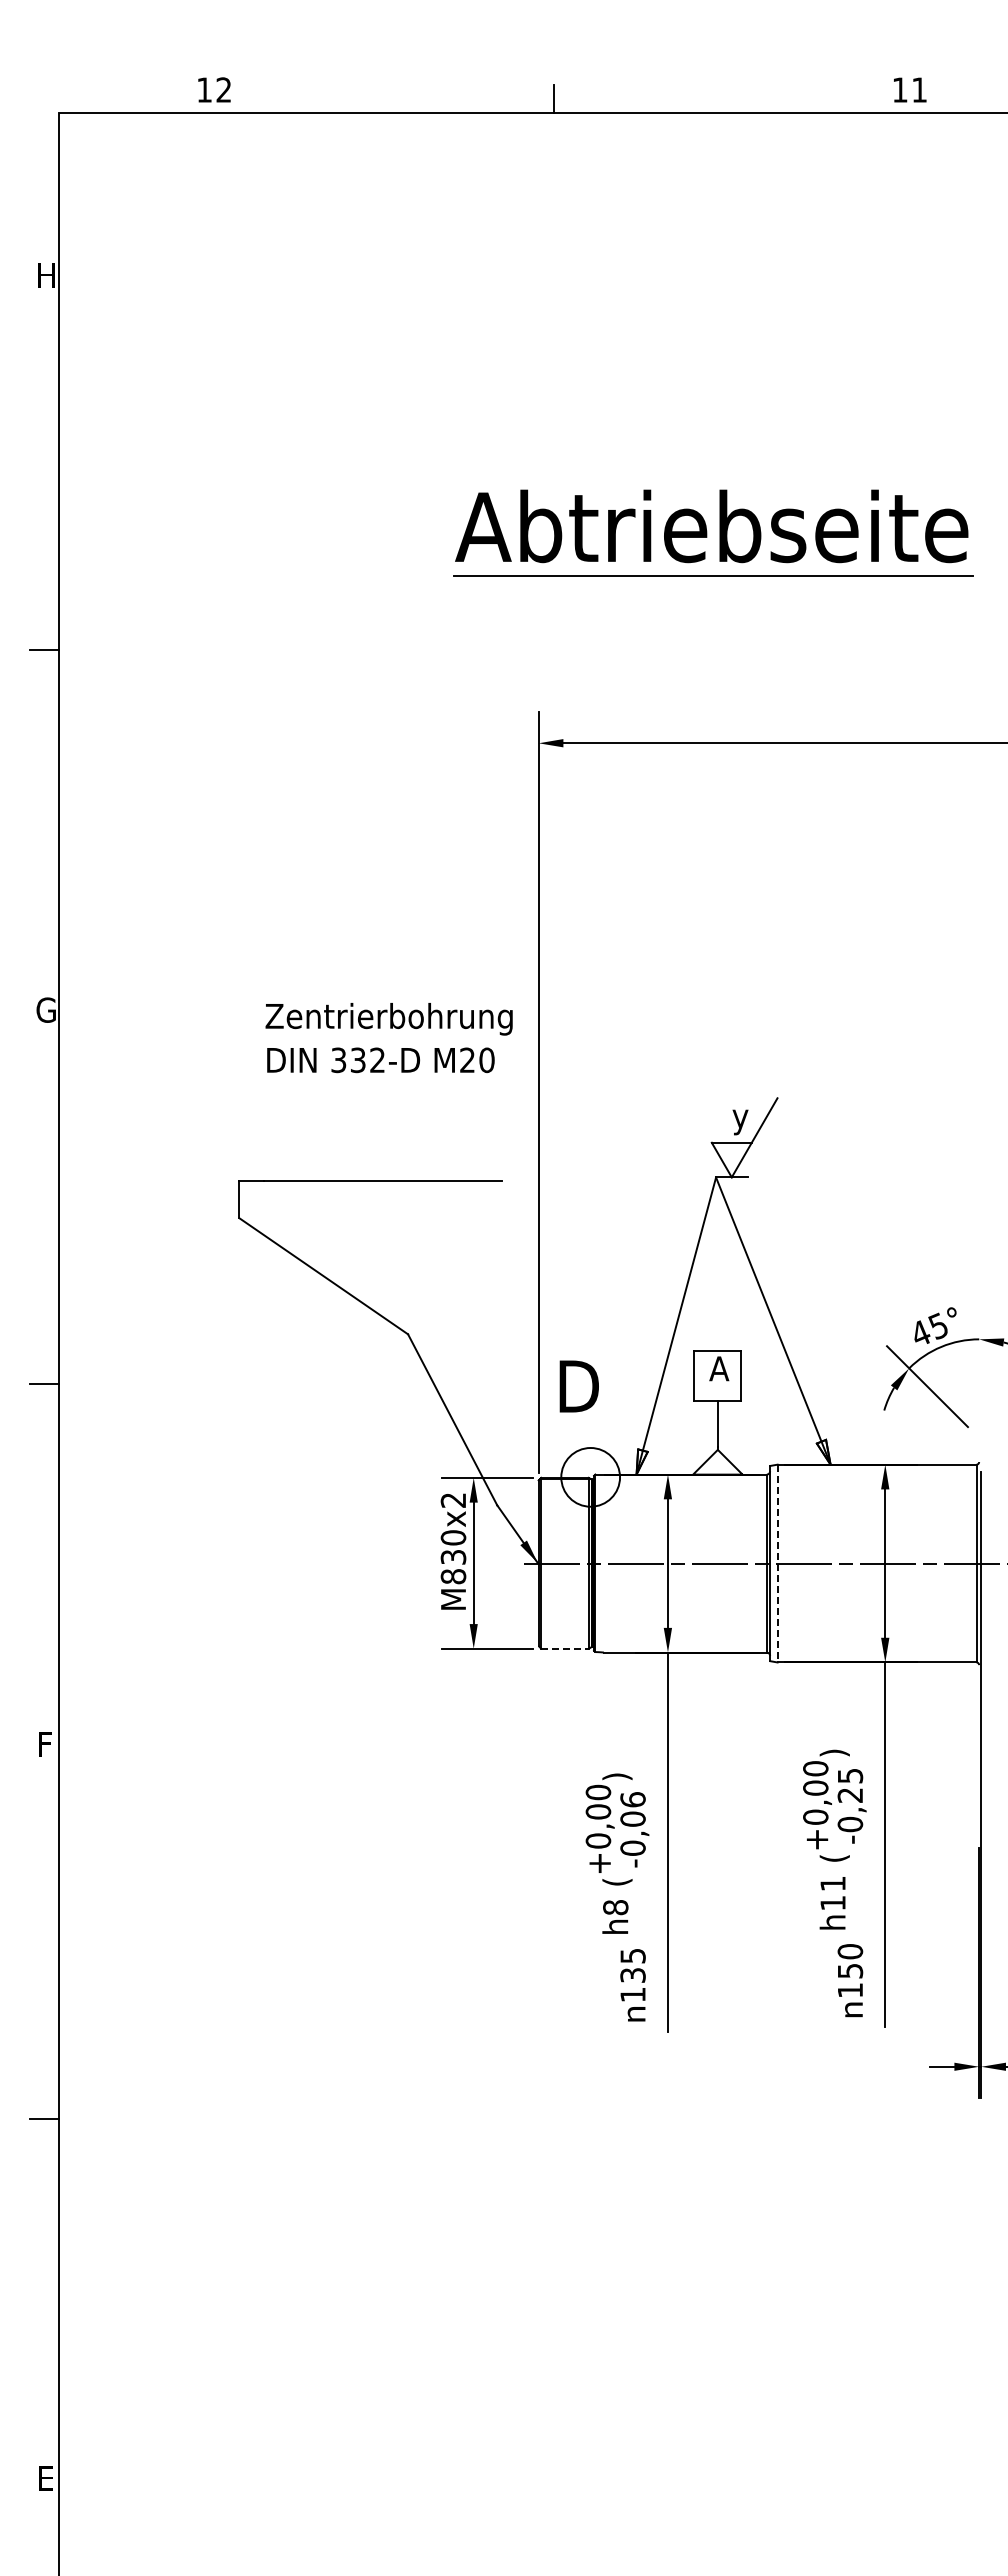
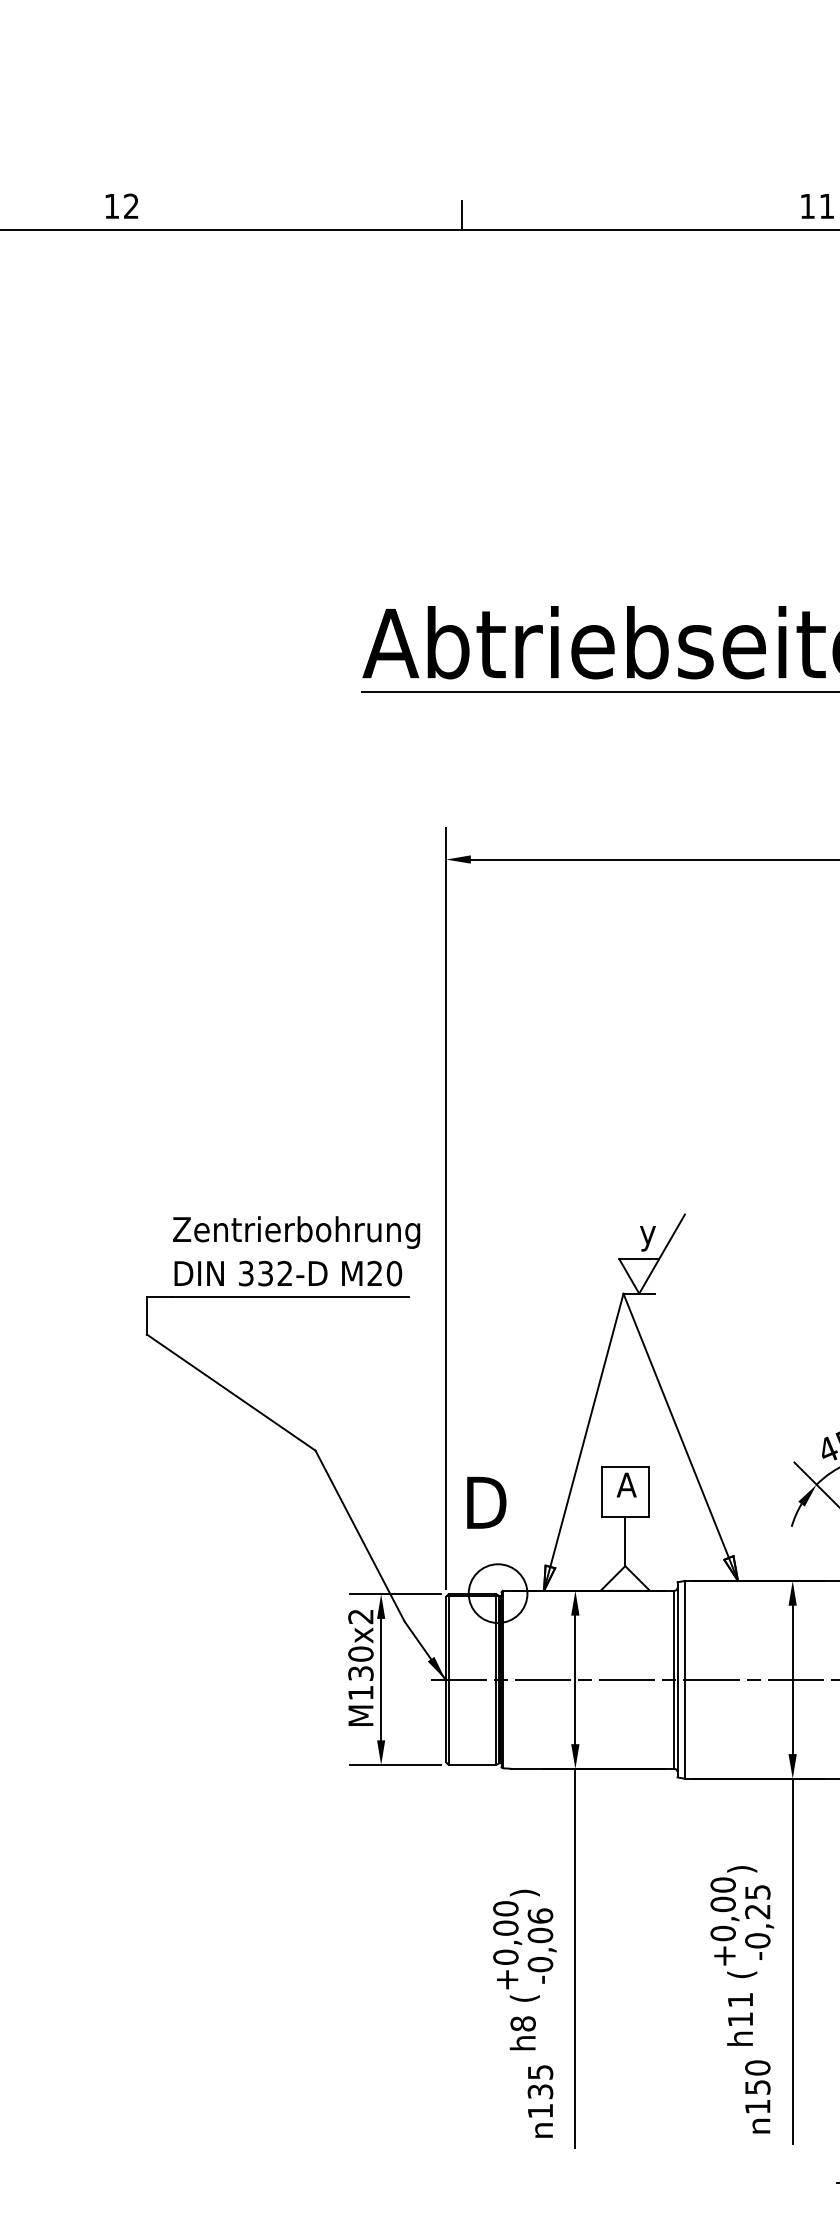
text: (388, 1038) -> (295, 1251), moved
line: (777, 1563) -> (684, 1679), dashed -> solid
text: (453, 1576) -> (360, 1692), 830 -> 130
line: (565, 1648) -> (472, 1764), dashed -> solid

